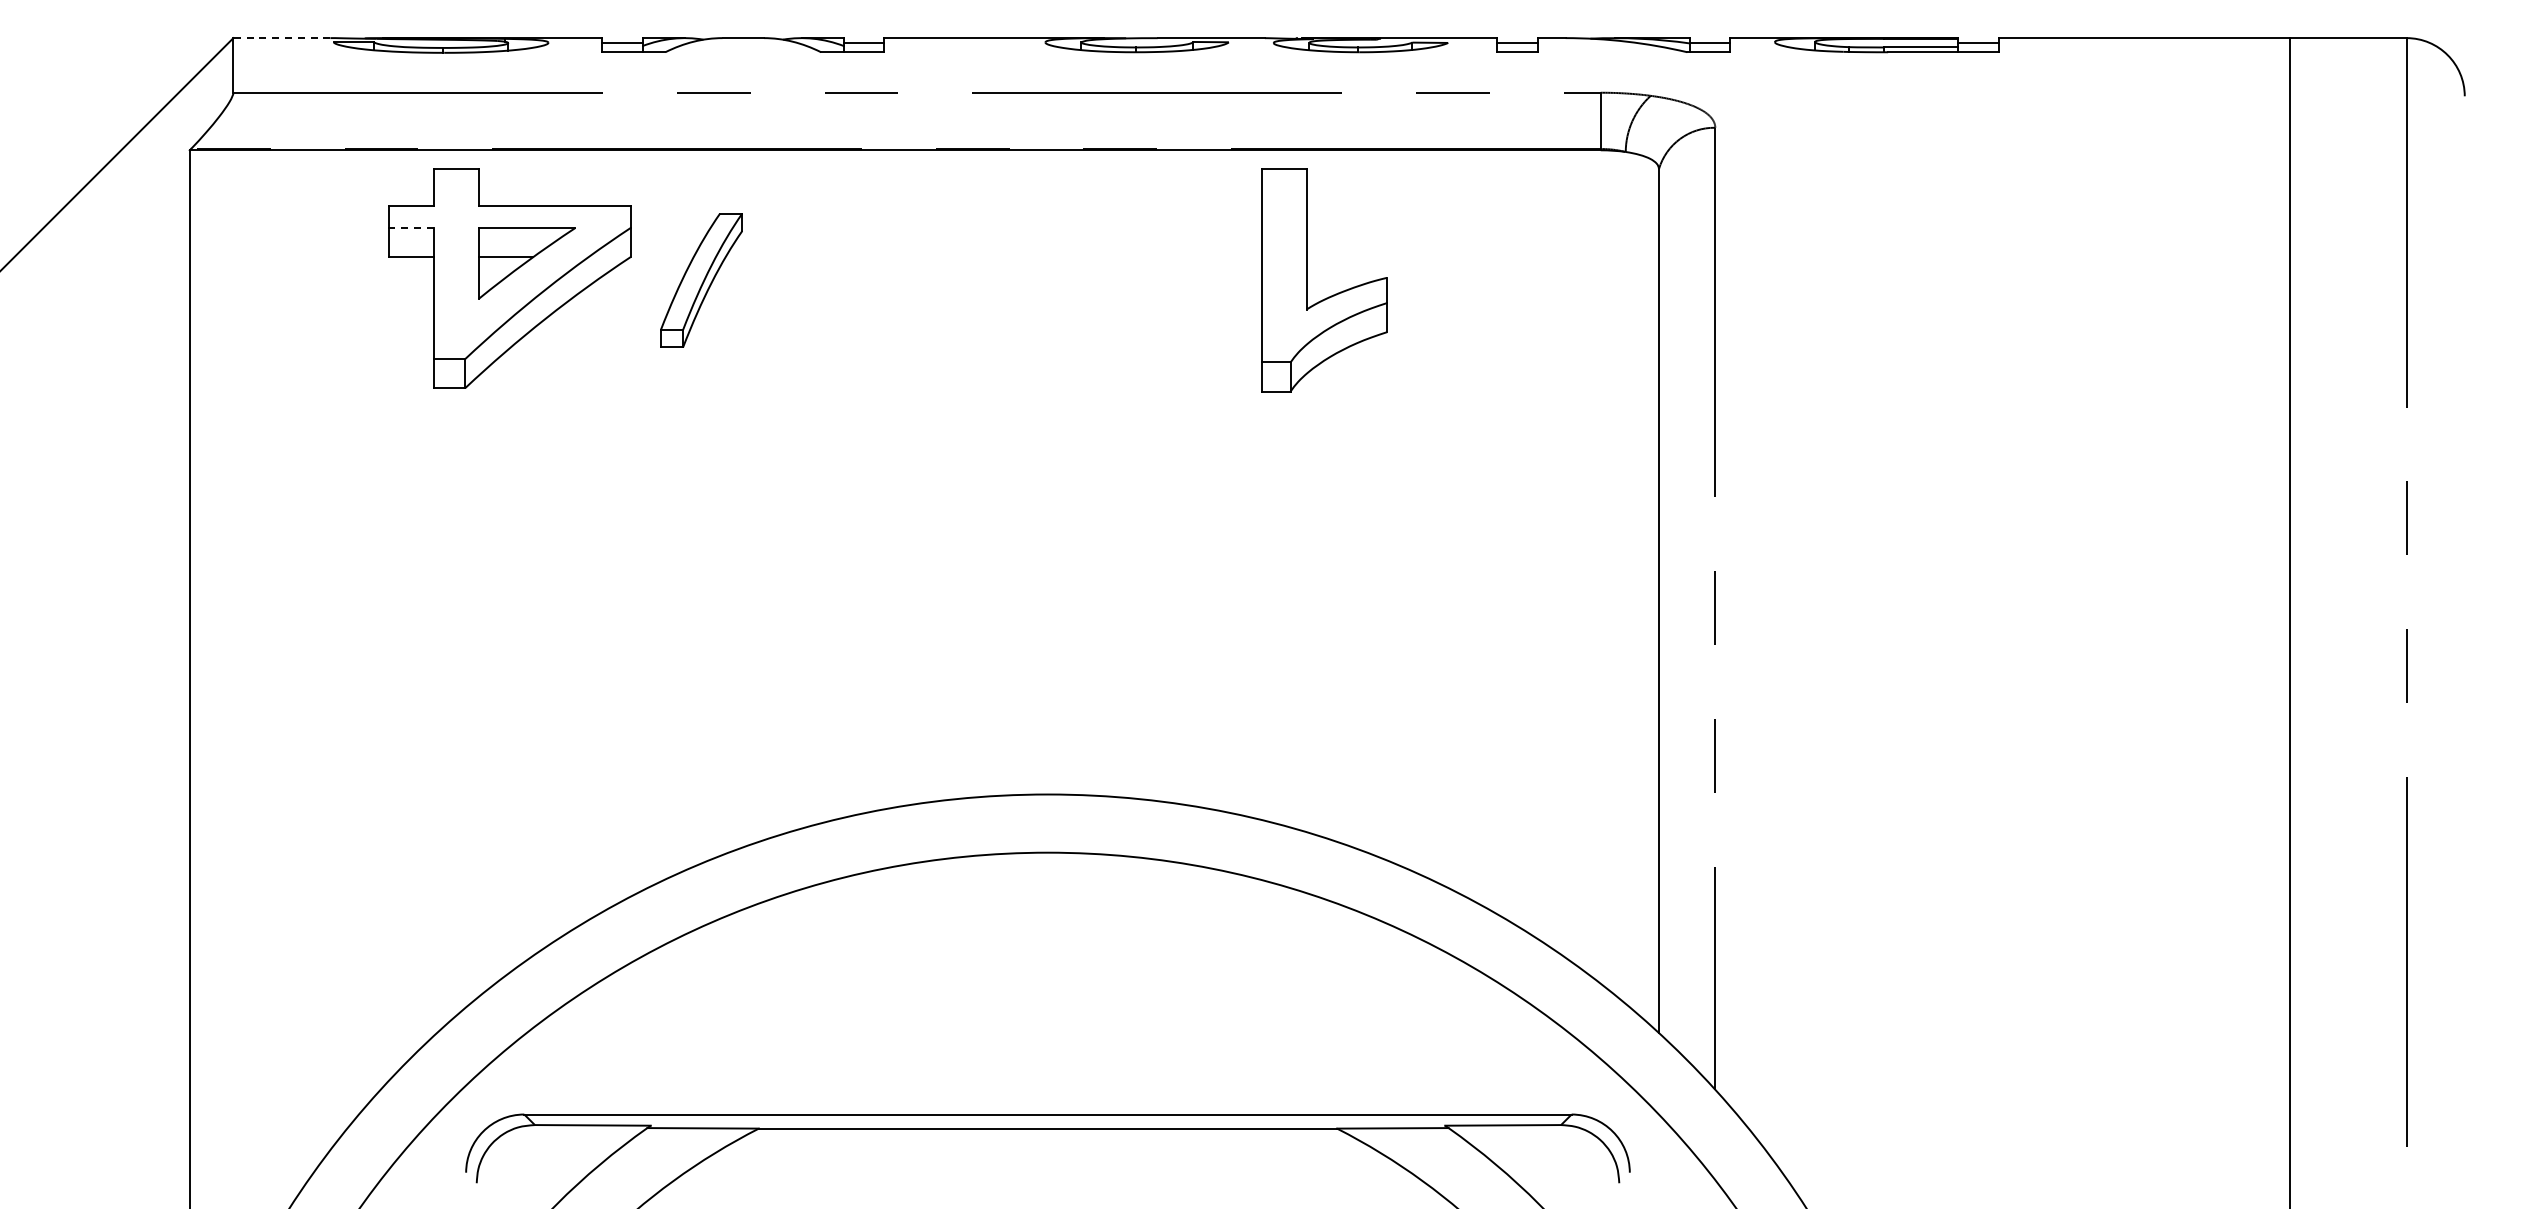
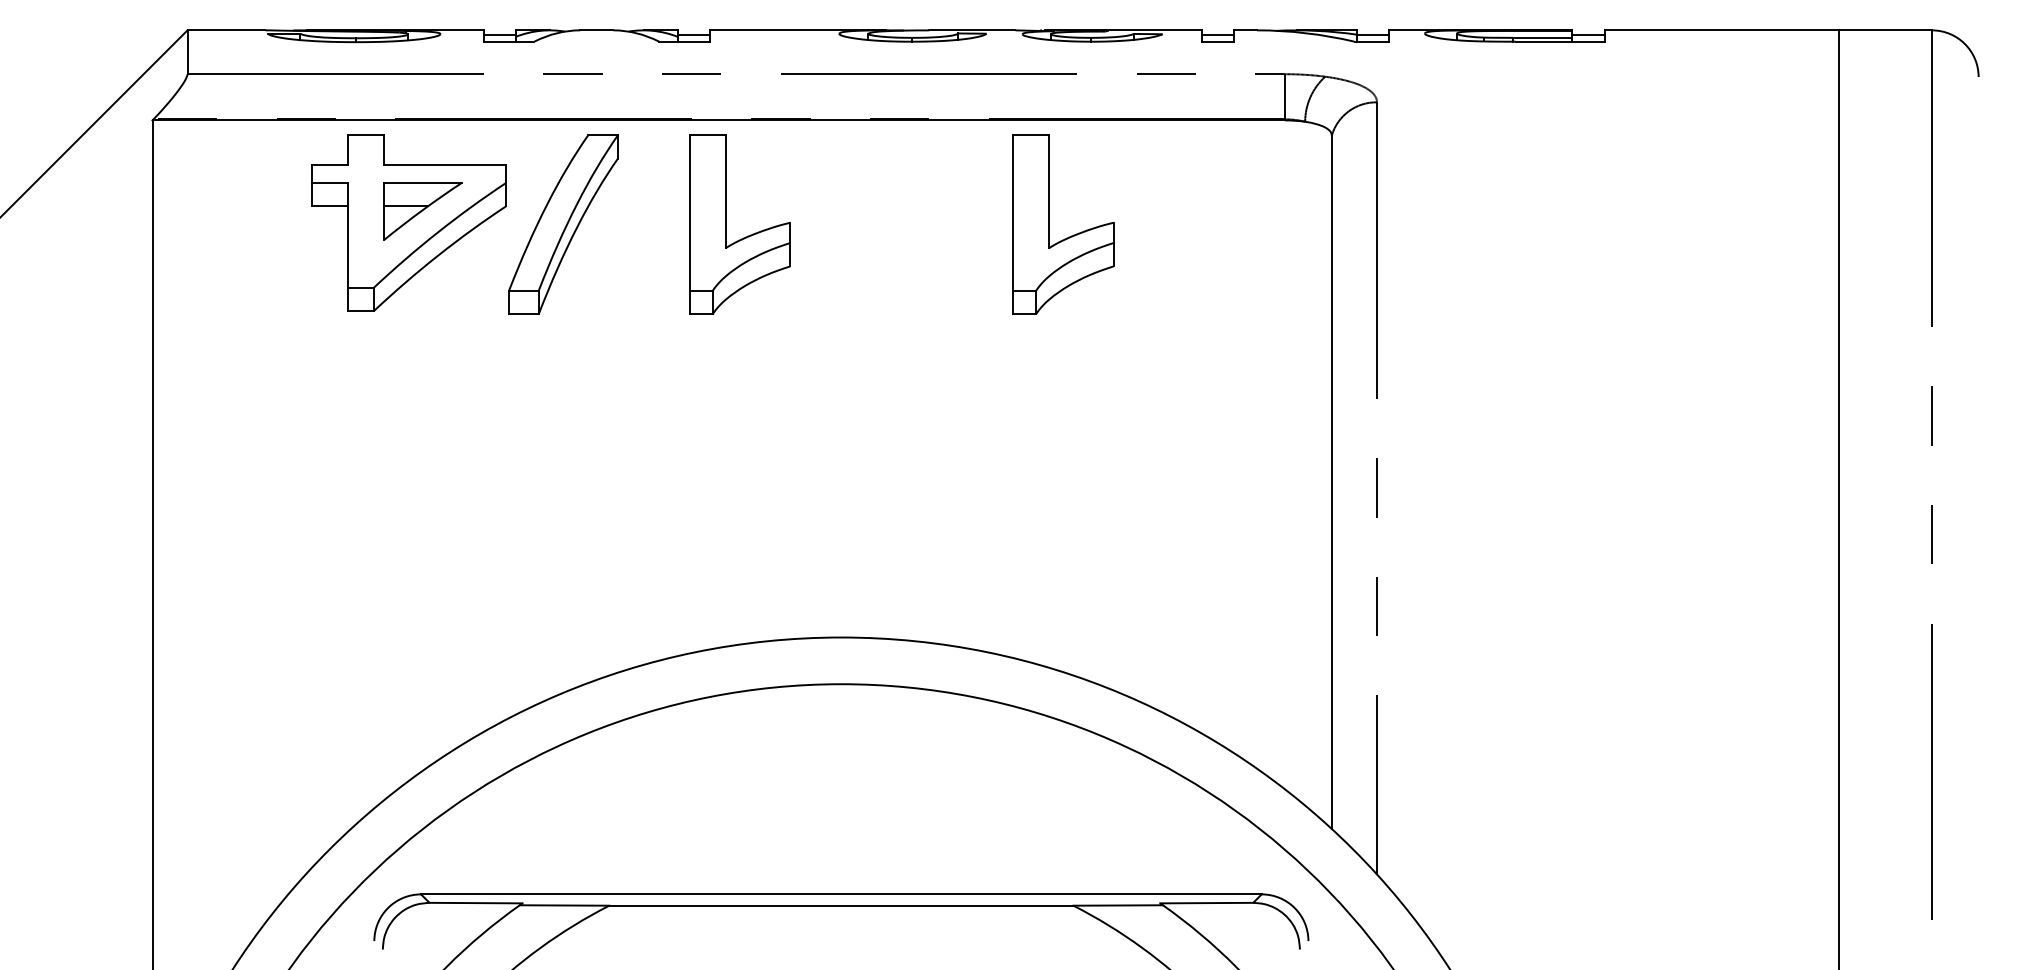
line: (281, 38) -> (226, 30), dashed -> solid
line: (410, 227) -> (329, 182), dashed -> solid
part: (701, 280) -> (563, 224), size x1.67
part: (925, 296) -> (743, 237), added

